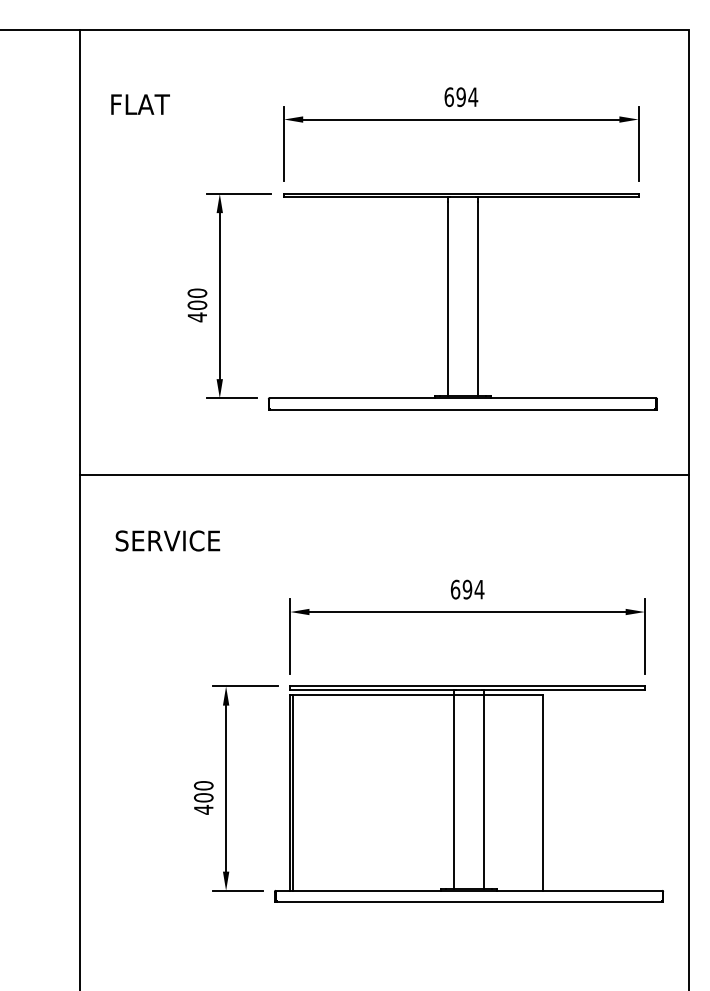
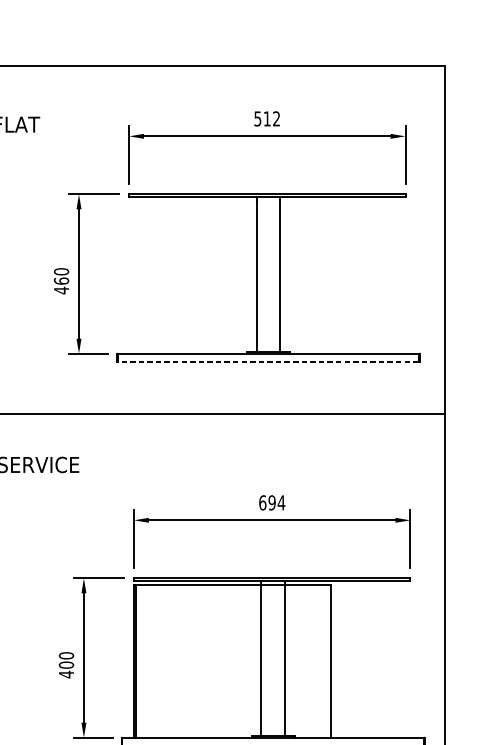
text: (461, 97) -> (267, 119), 694 -> 512
text: (196, 304) -> (60, 280), 400 -> 460
line: (462, 409) -> (268, 362), solid -> dashed

